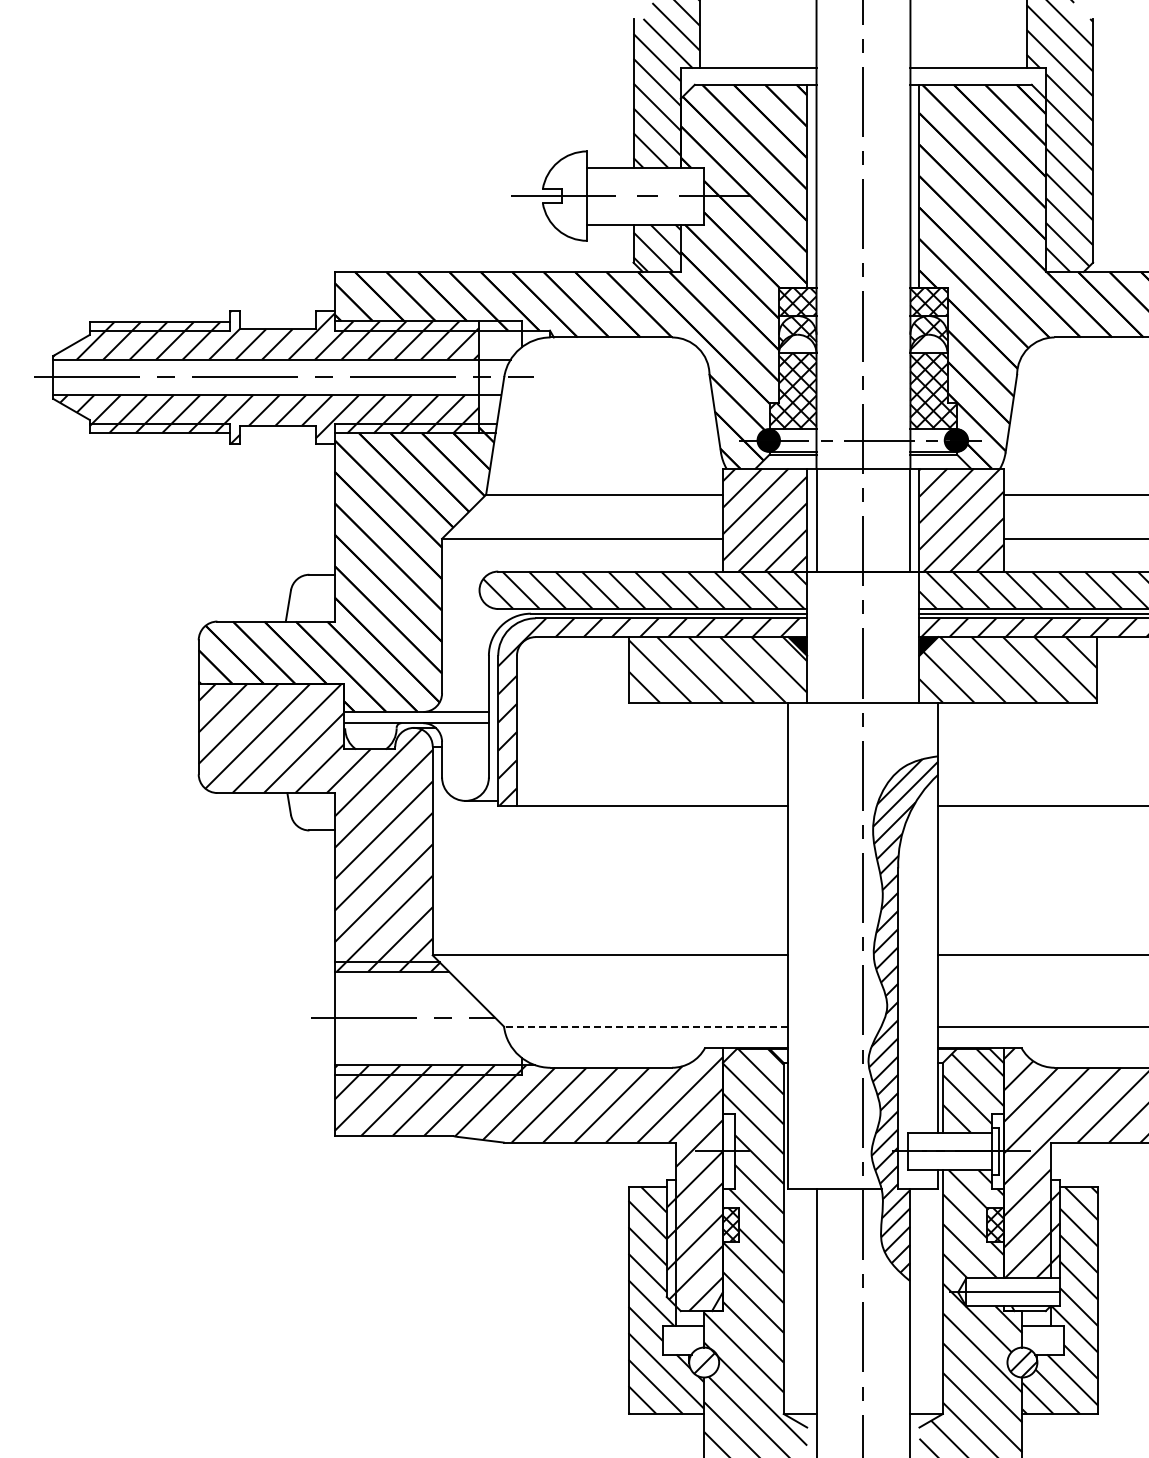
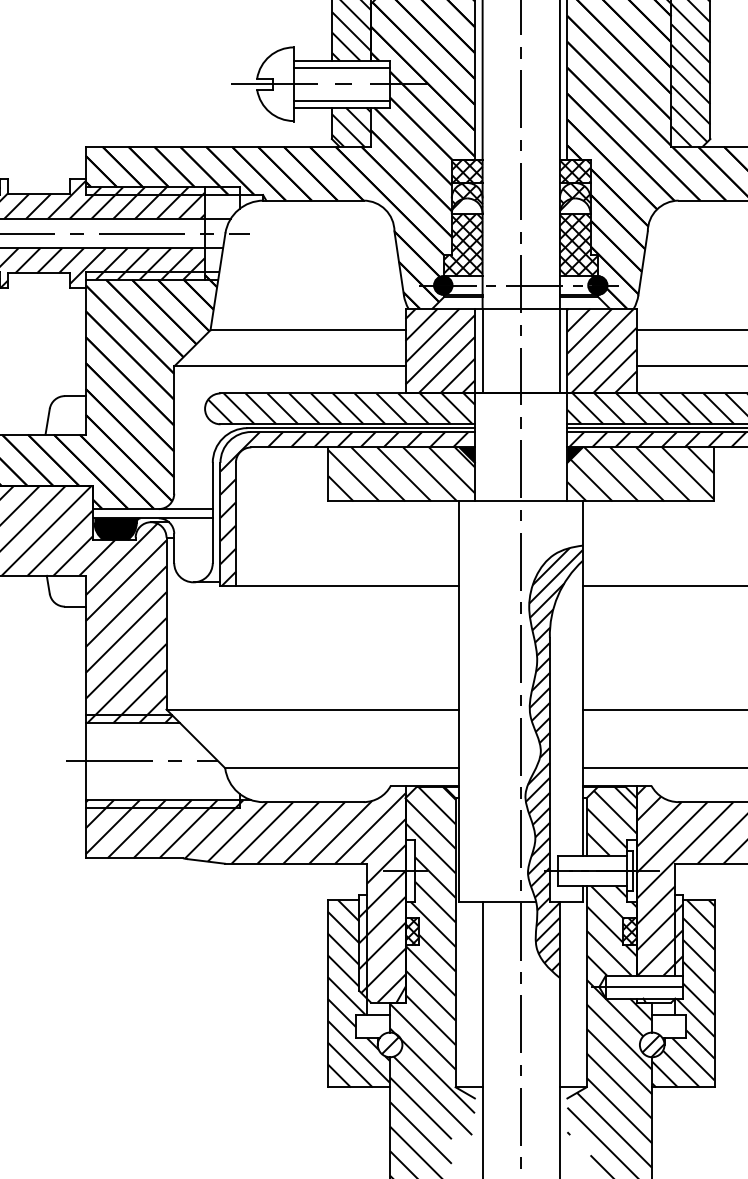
line: (645, 176) -> (341, 68), added
line: (645, 215) -> (341, 100), added
fill: (373, 736) -> (117, 529), added
line: (645, 1026) -> (341, 768), dashed -> solid

